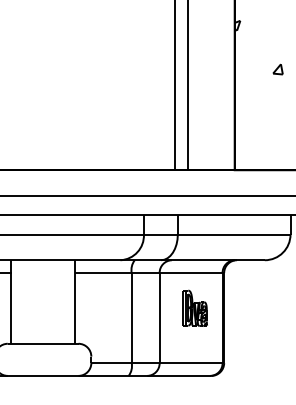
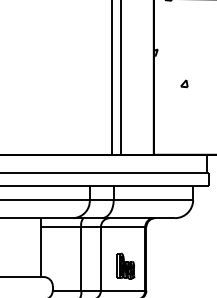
part: (194, 307) -> (125, 265), moved

